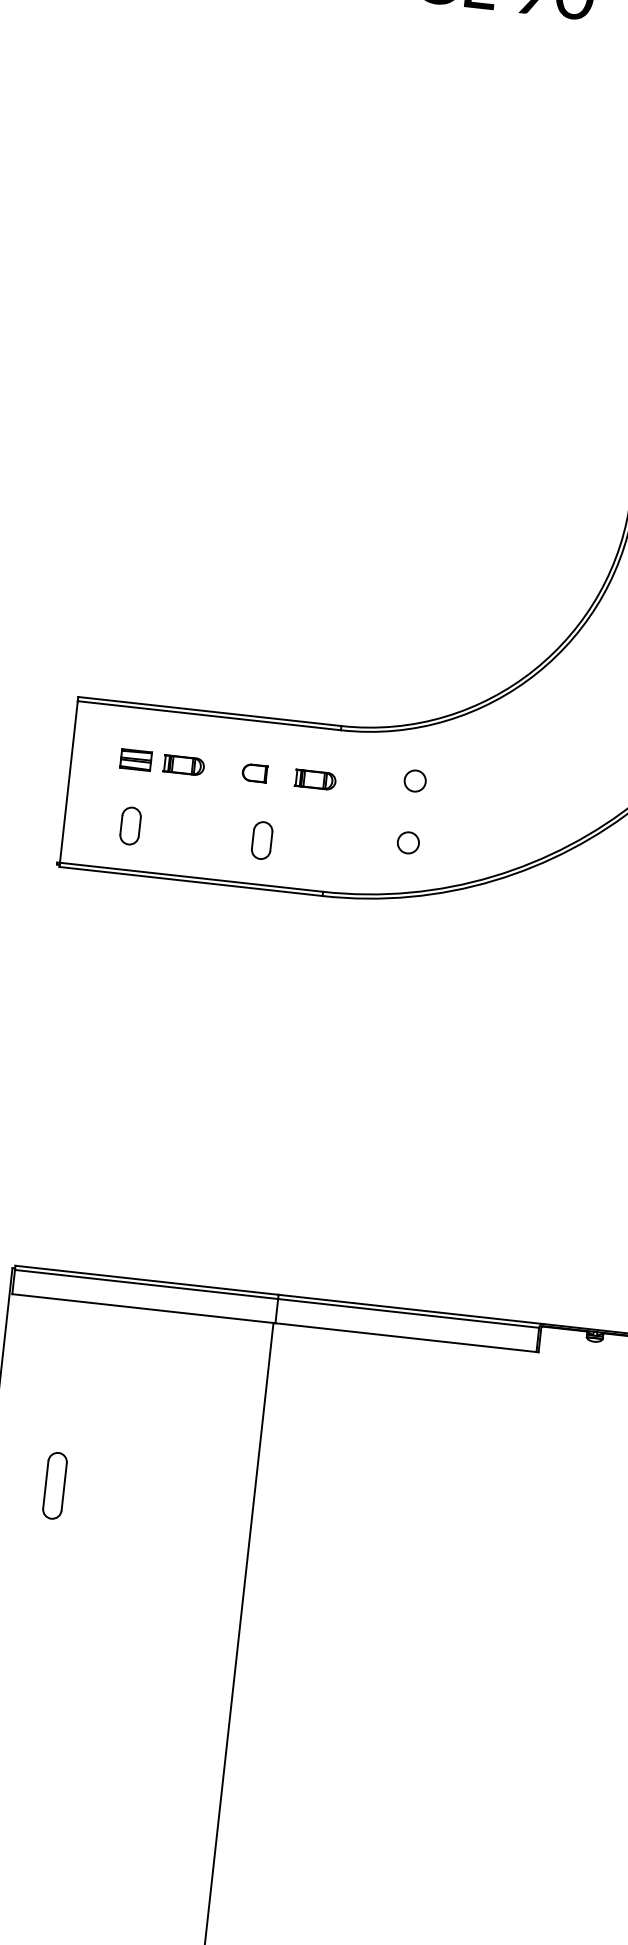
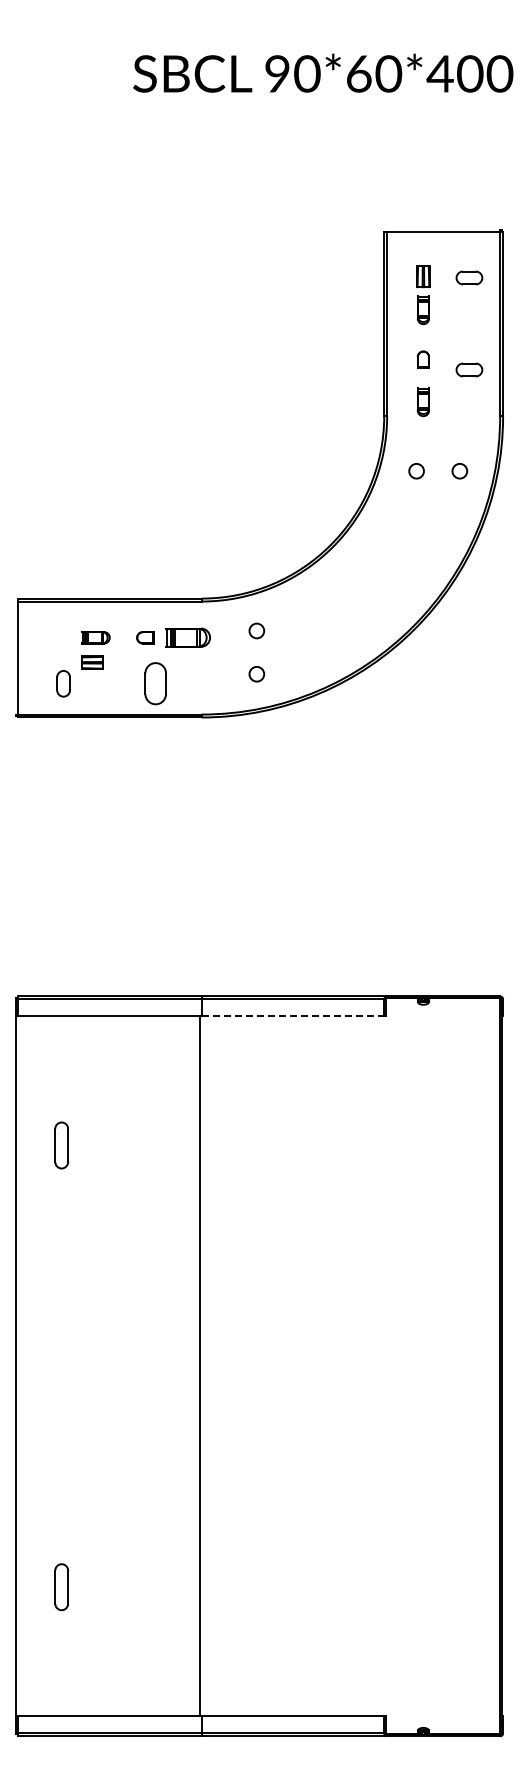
part: (136, 759) -> (92, 662), moved
part: (315, 779) -> (187, 637), size x1.6
part: (262, 840) -> (155, 683), size x1.6
line: (406, 1338) -> (293, 1016), solid -> dashed

